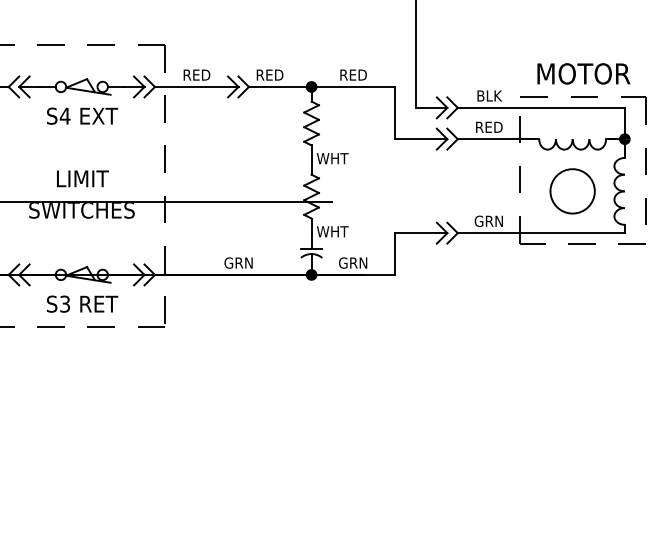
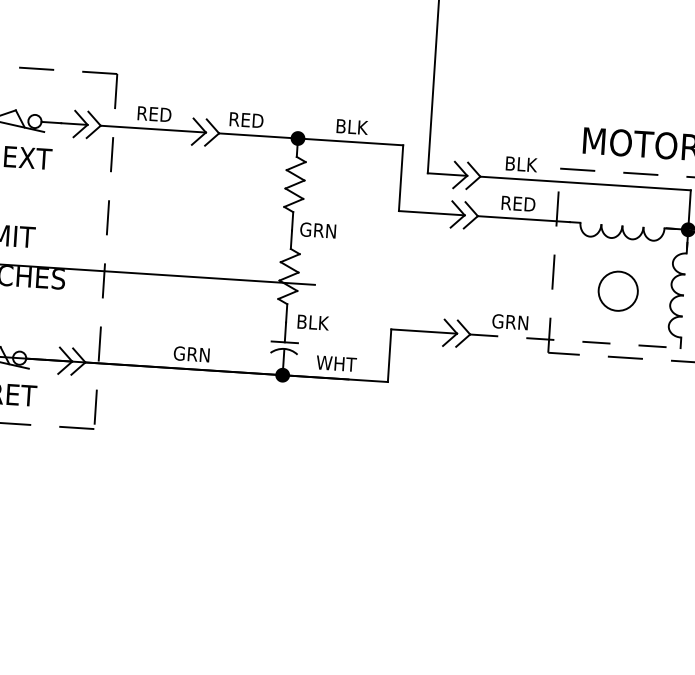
text: (353, 74) -> (351, 126), RED -> BLK
text: (332, 158) -> (318, 230), WHT -> GRN
circle: (572, 191) -> (618, 291), size x0.7
text: (332, 231) -> (312, 322), WHT -> BLK
line: (541, 233) -> (575, 341), solid -> dashed
text: (353, 262) -> (336, 362), GRN -> WHT

